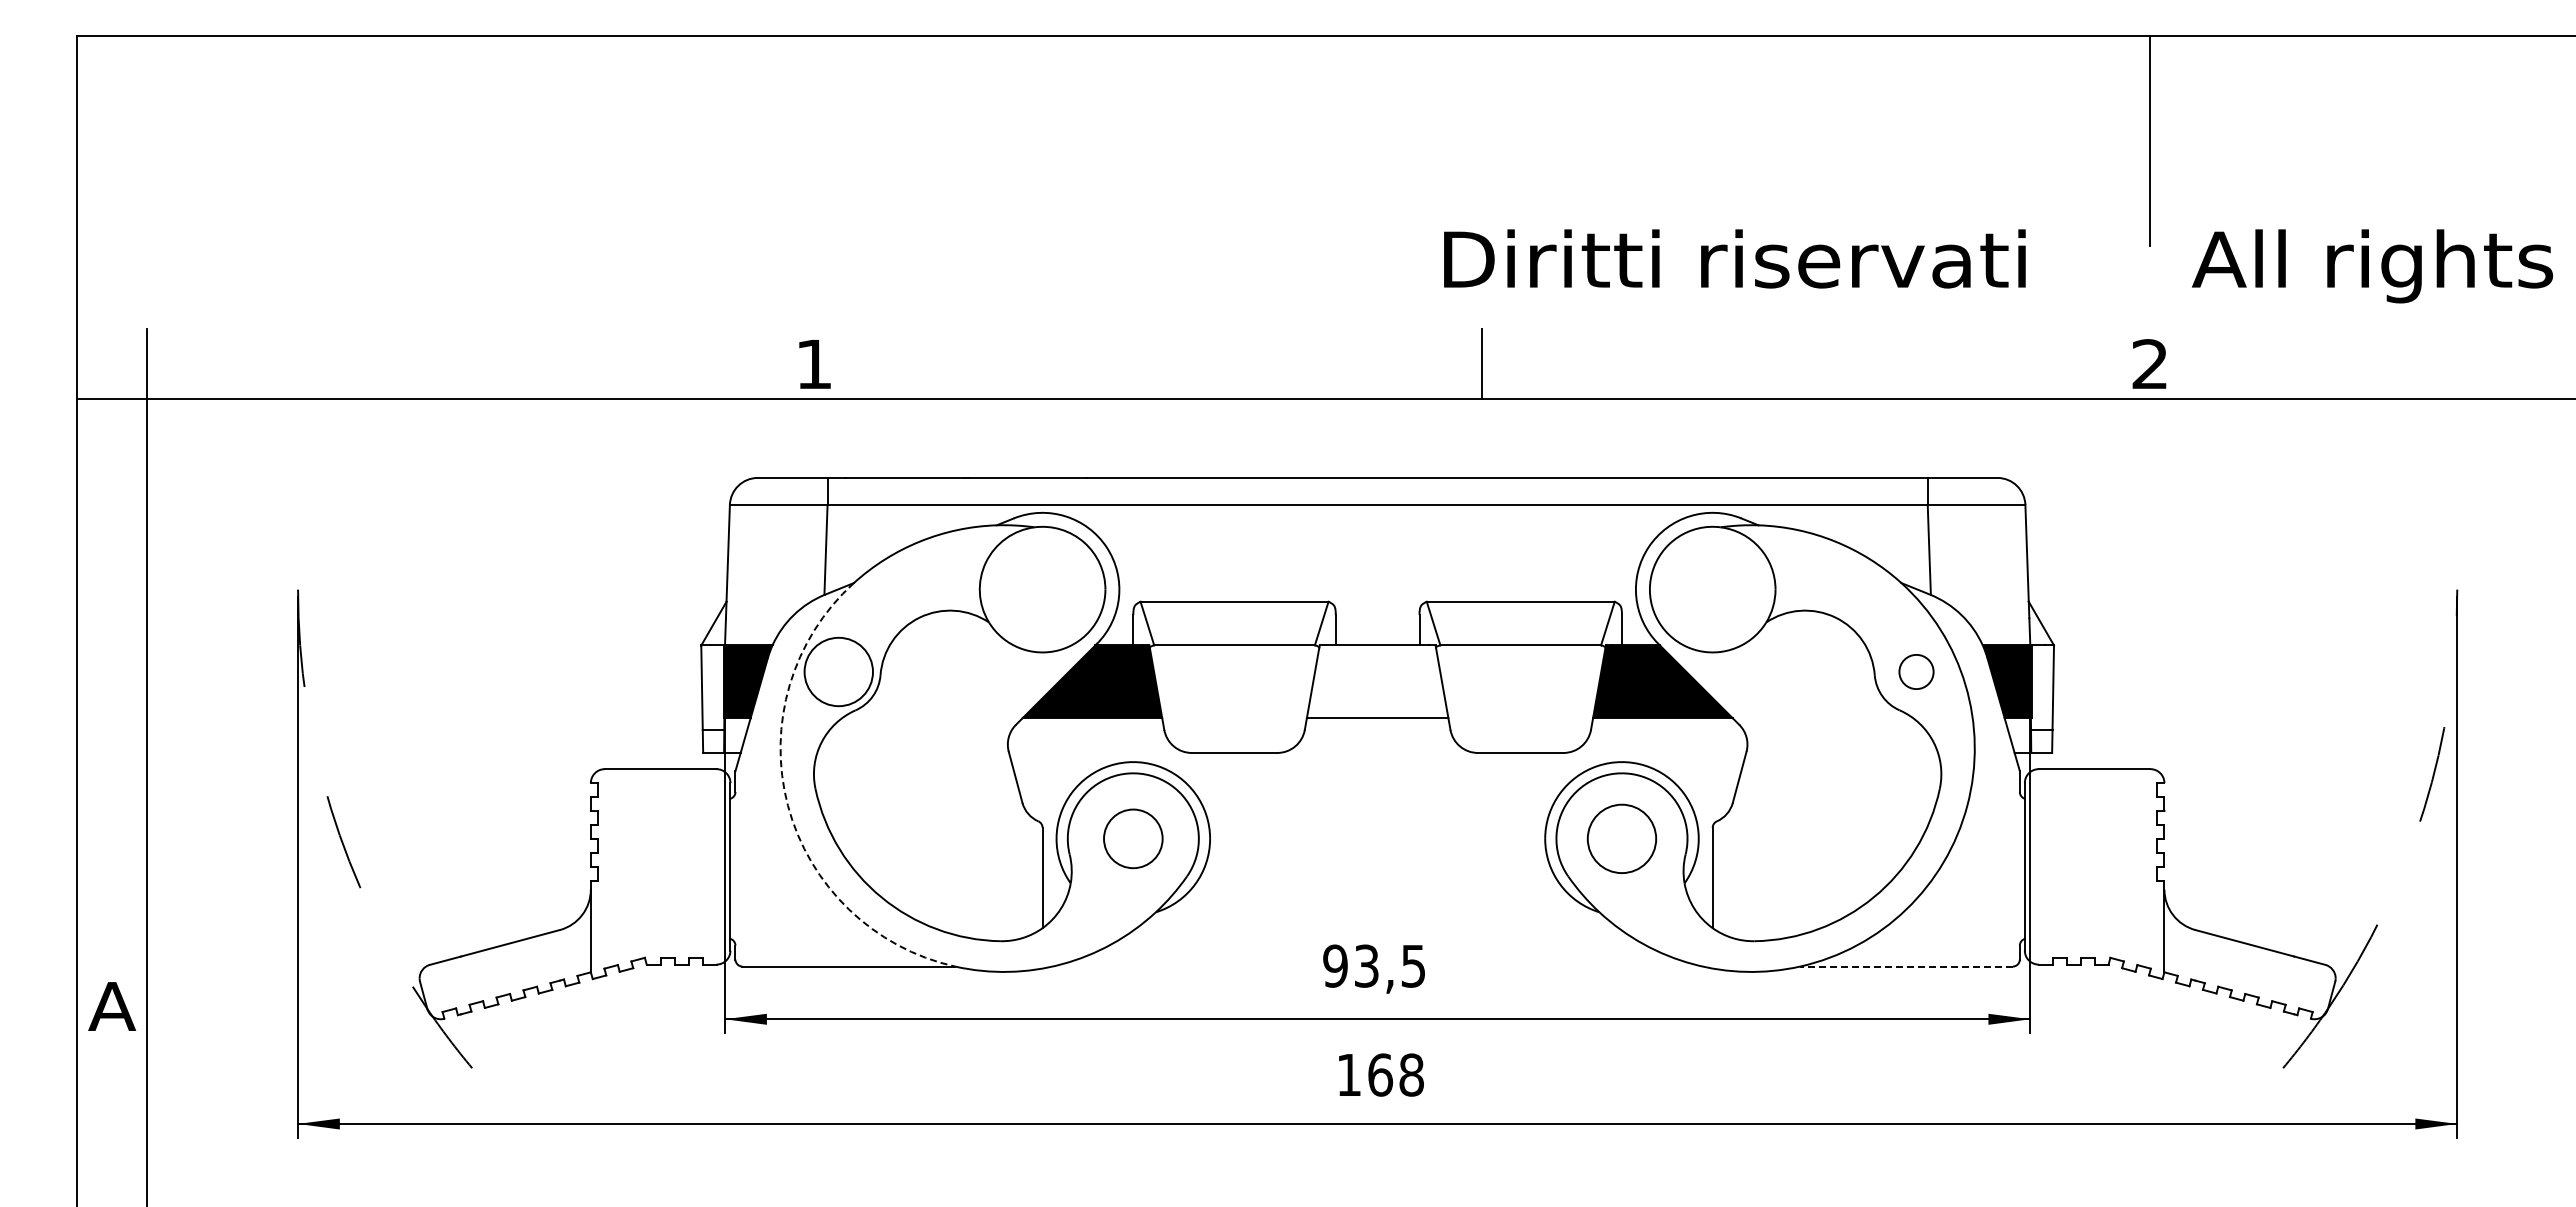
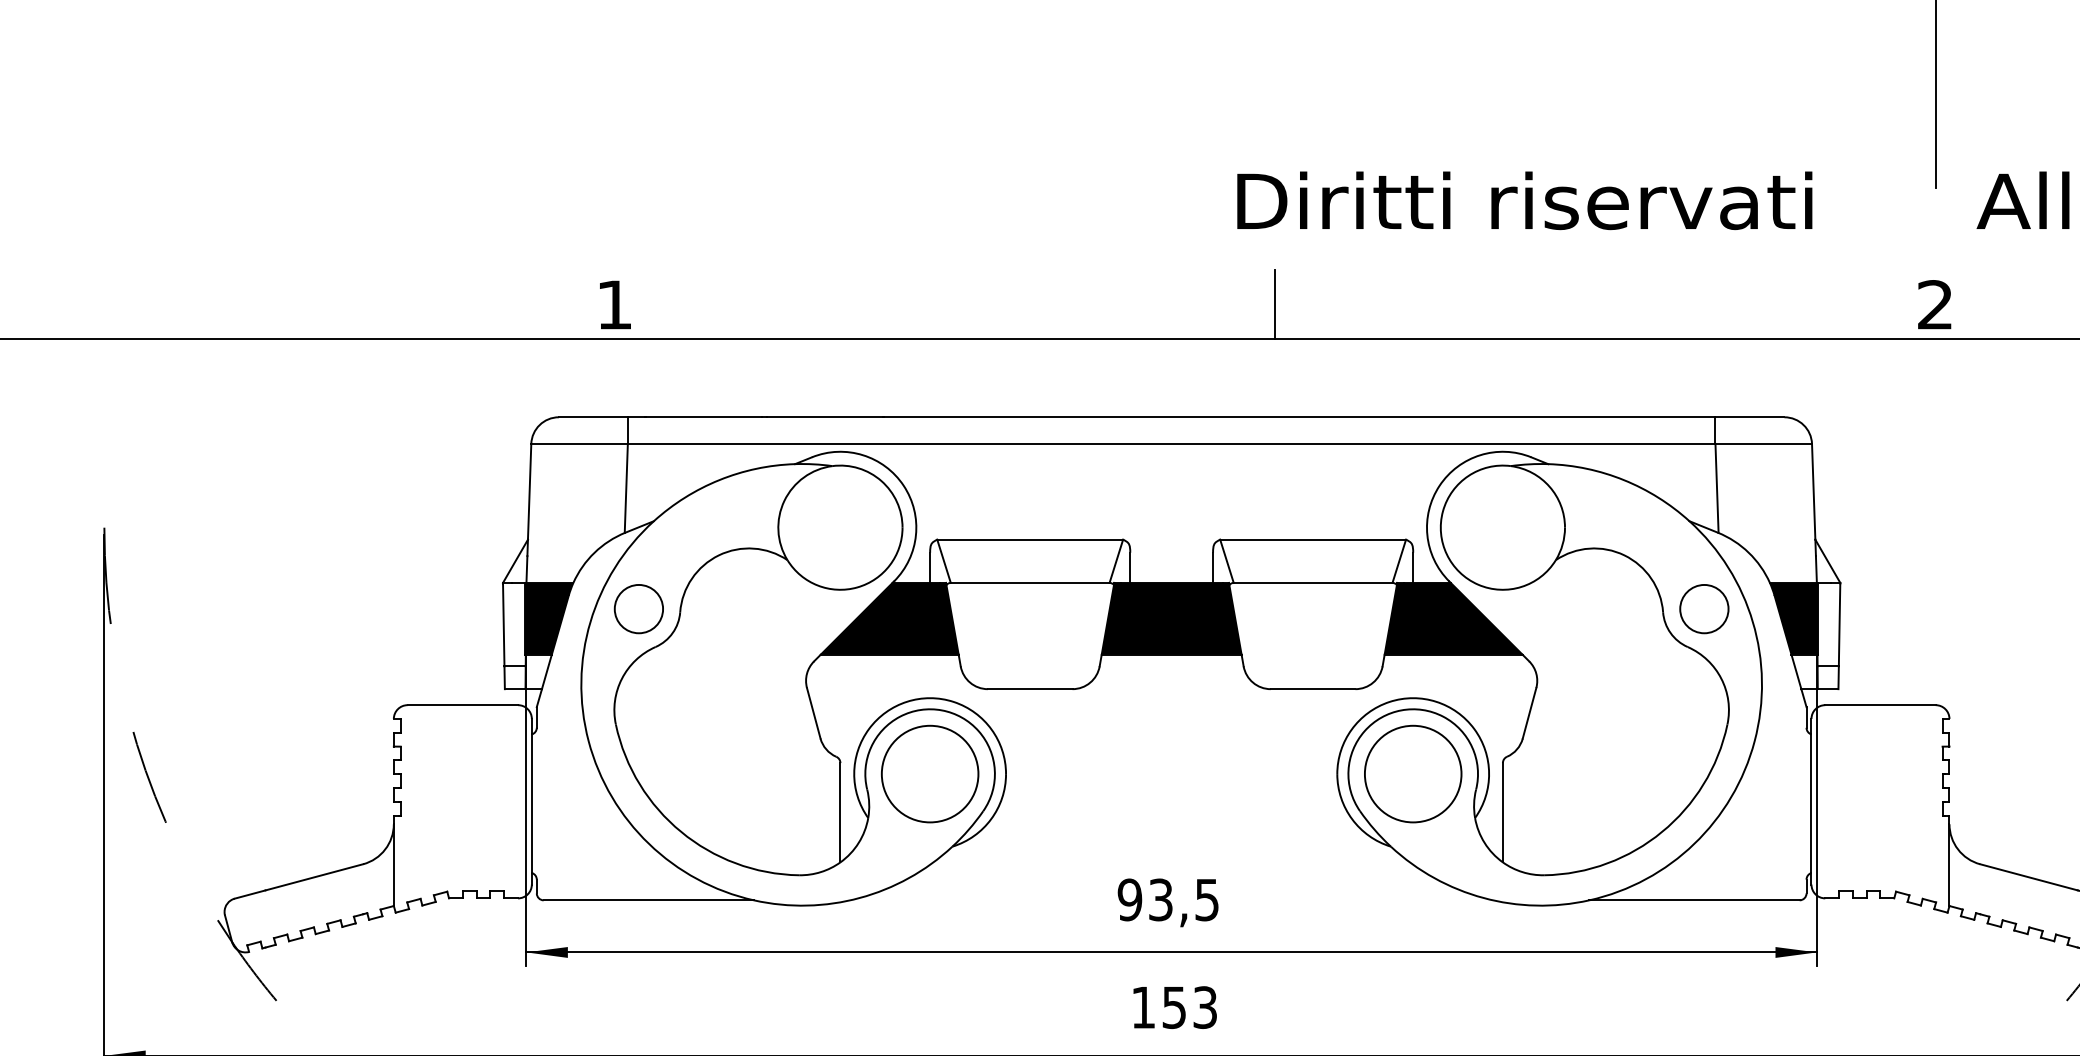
circle: (838, 671) -> (638, 608), size x0.71
circle: (1916, 671) -> (1704, 608), size x1.43
fill: (1377, 681) -> (1171, 618), added
arc: (787, 805) -> (588, 741), dashed -> solid
circle: (1133, 838) -> (930, 773), size x1.67
circle: (1621, 838) -> (1412, 773), size x1.43
line: (1906, 966) -> (1694, 900), dashed -> solid
text: (1395, 1074) -> (1189, 1007), 168 -> 153

